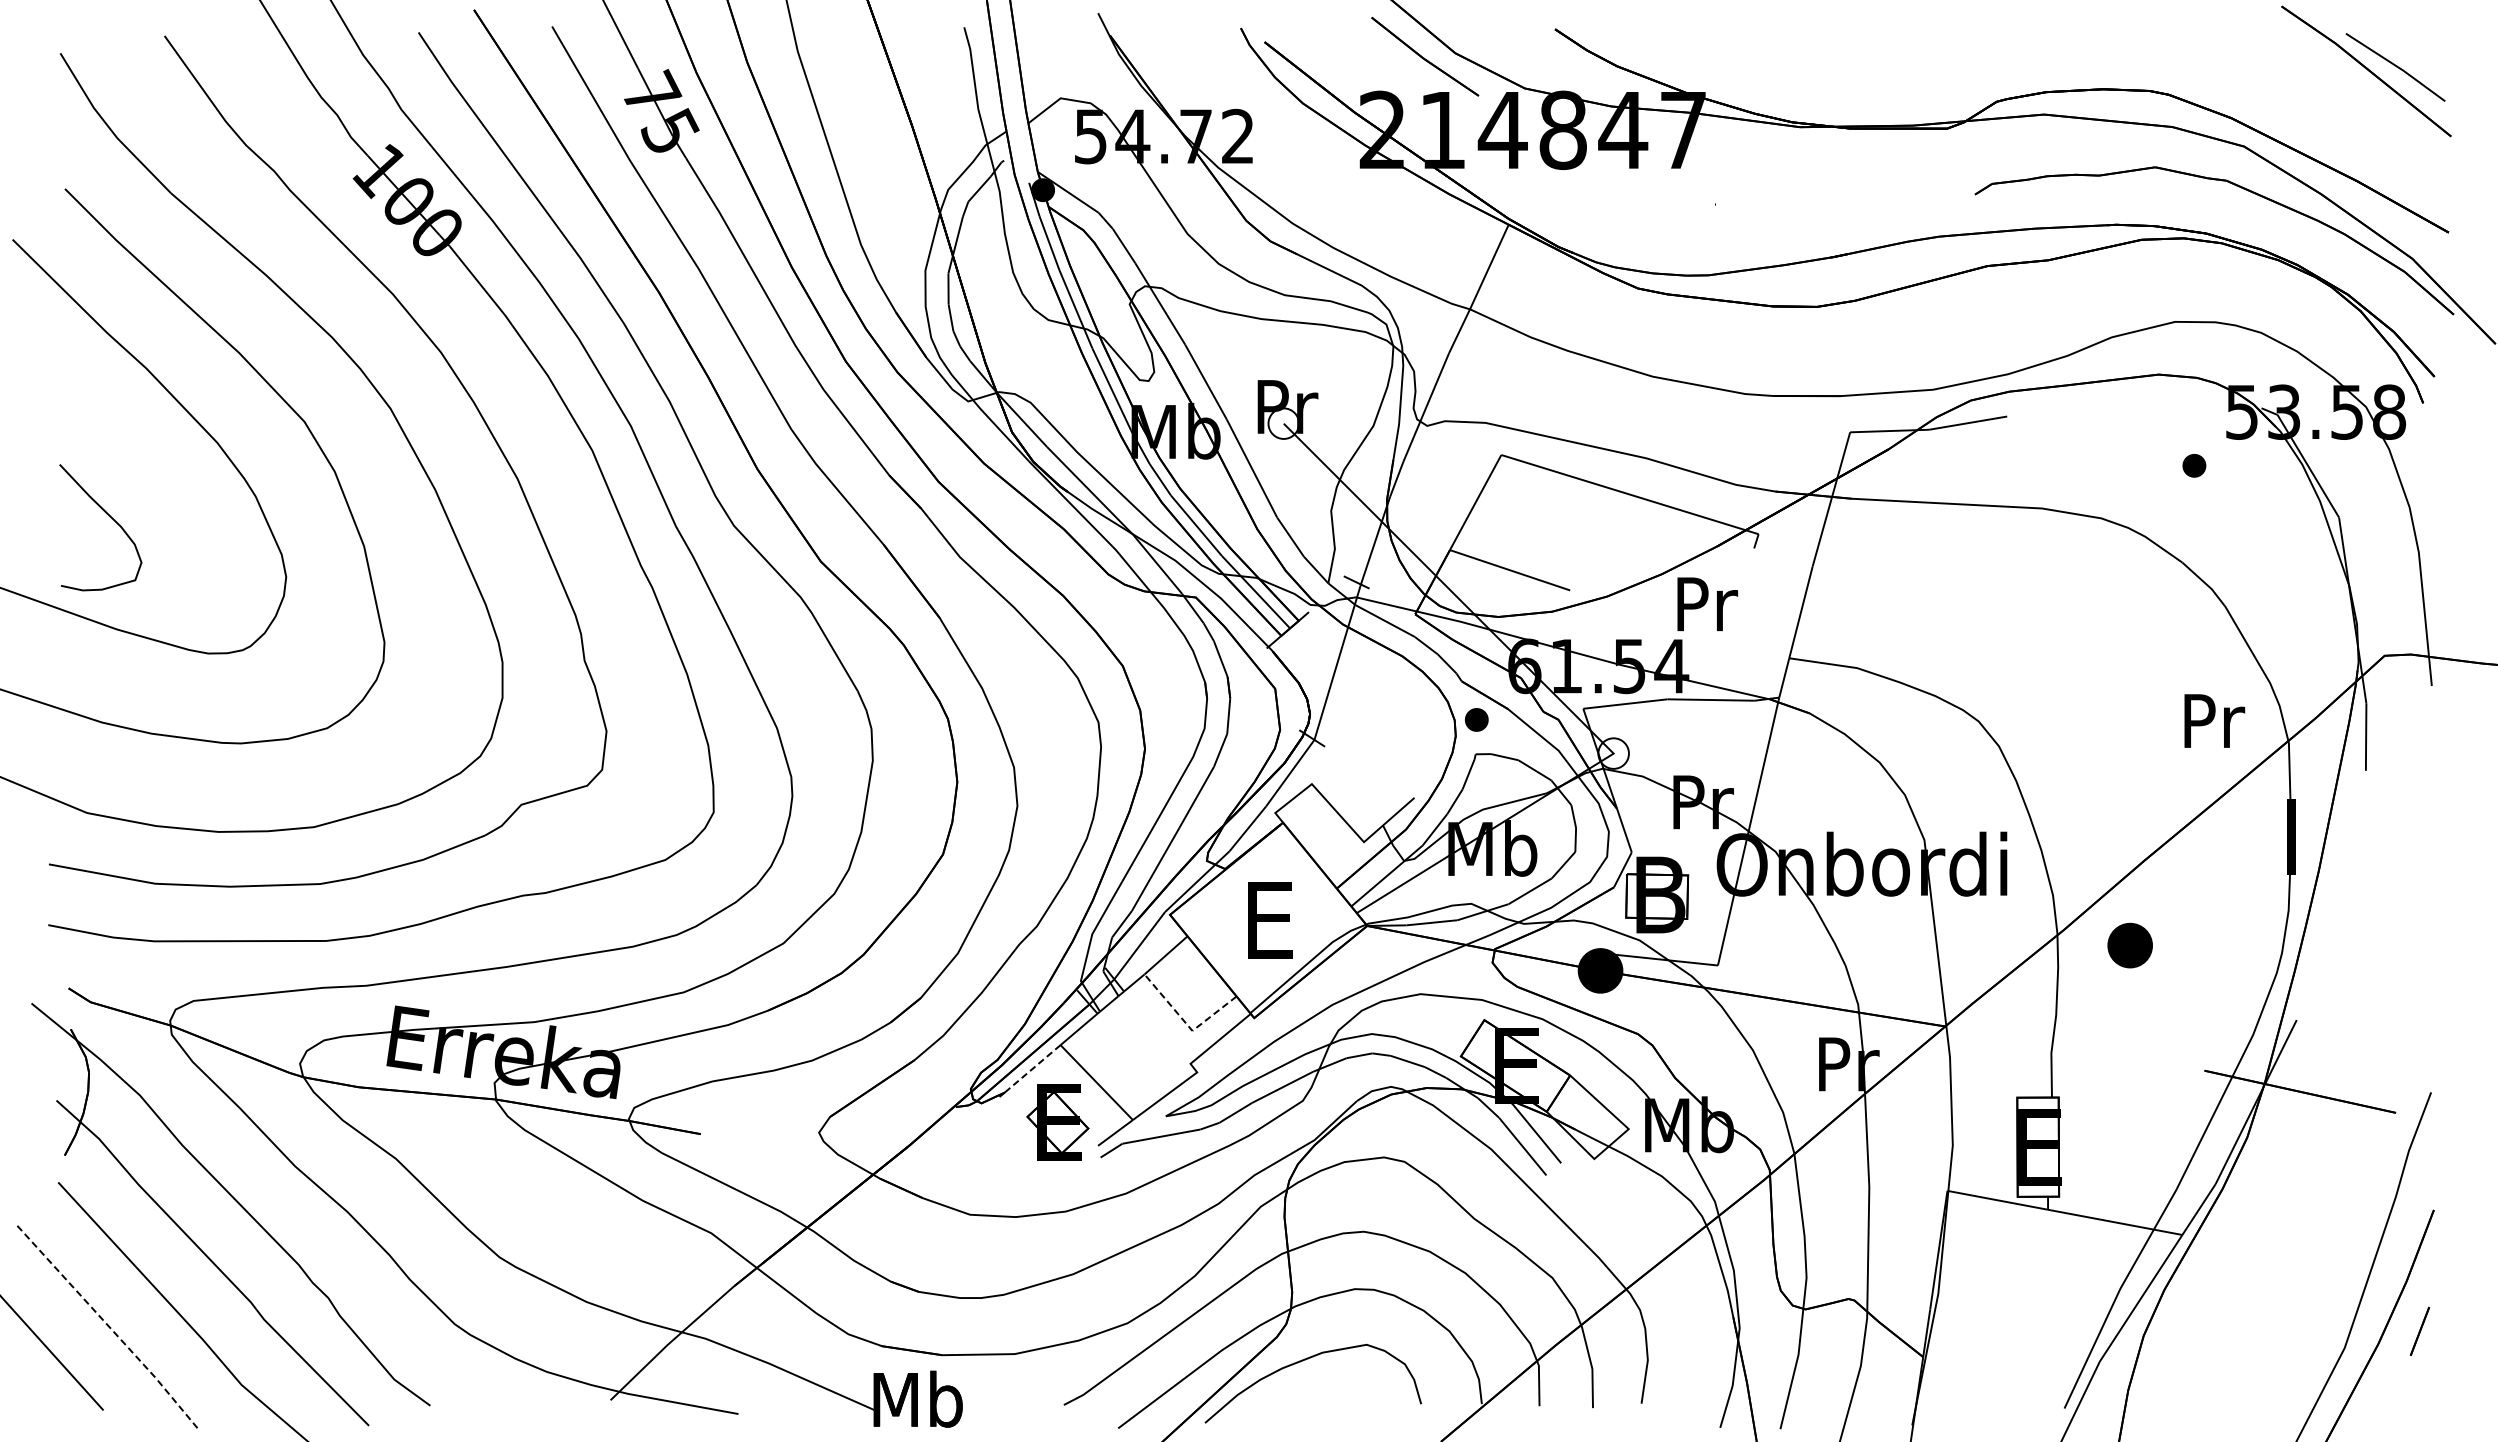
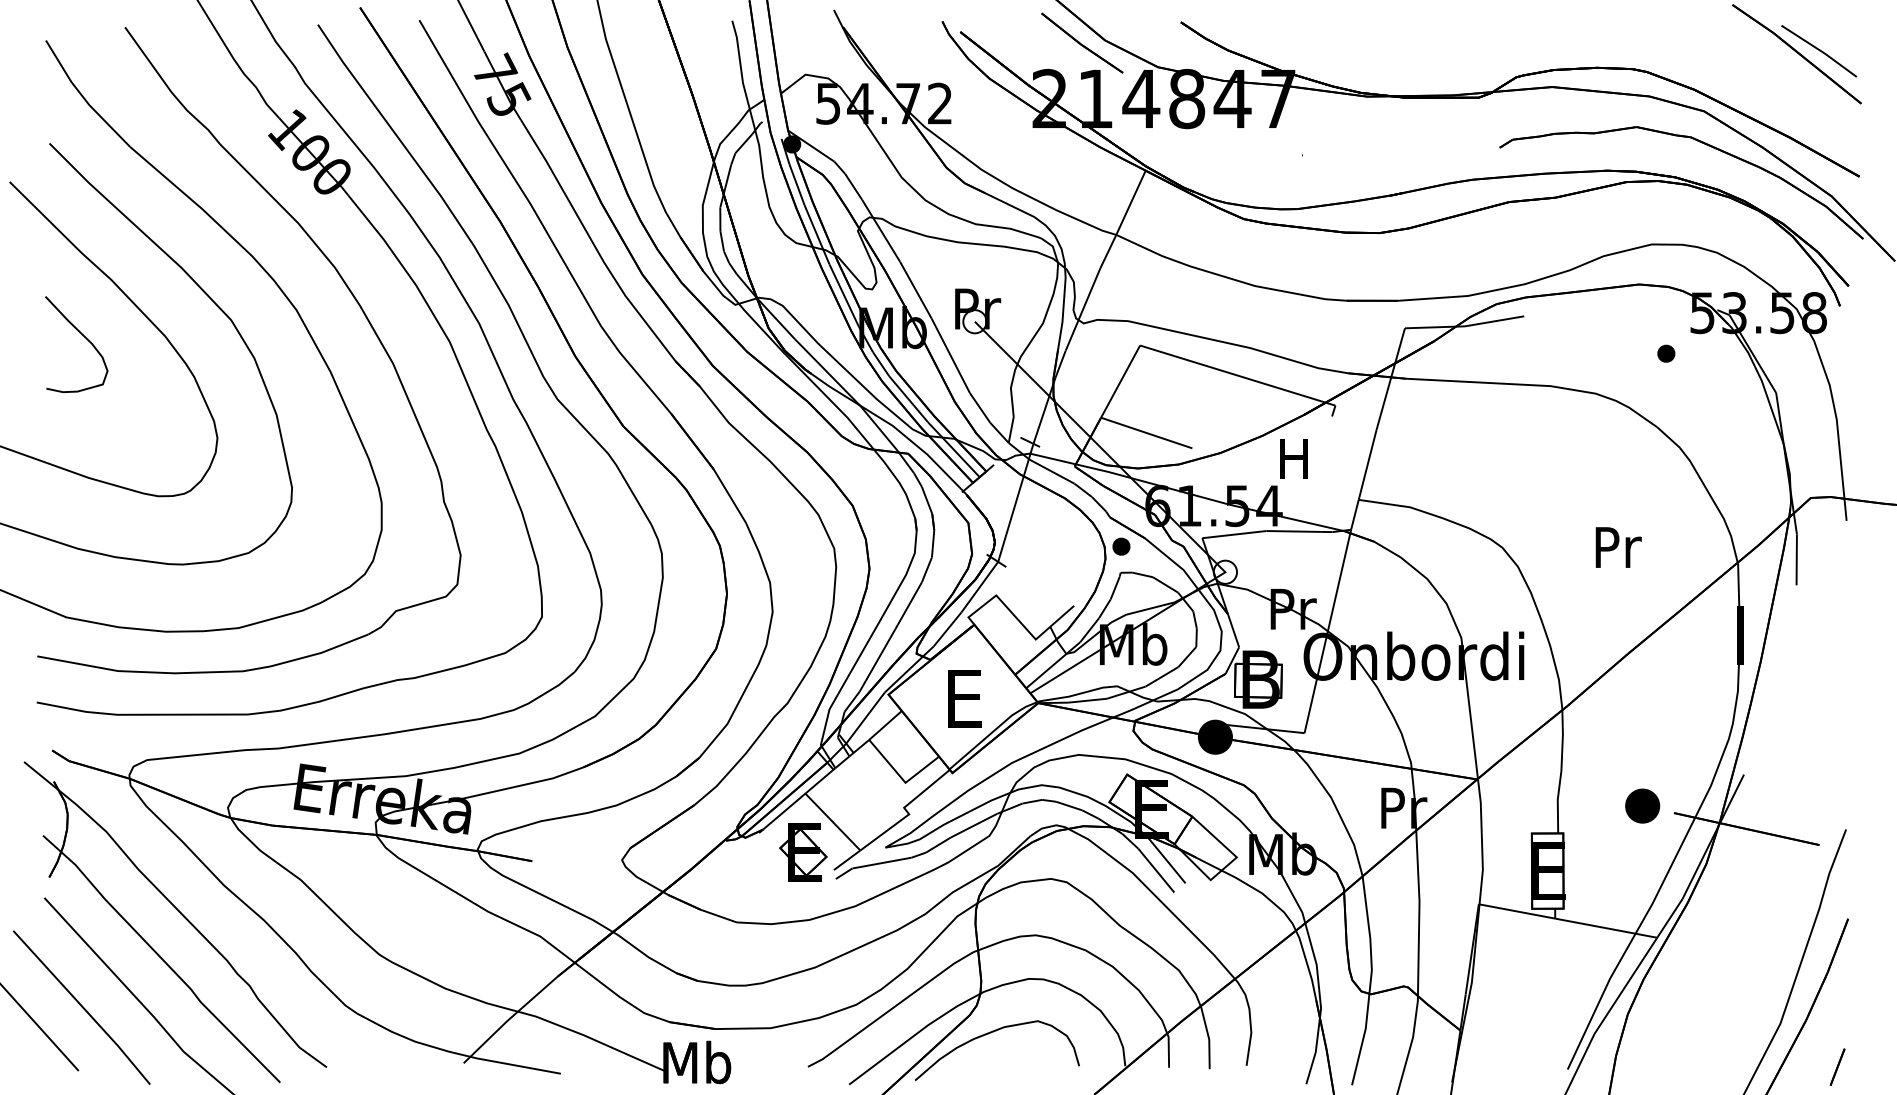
curve: (107, 515) -> (81, 335), moved
text: (1707, 604) -> (1296, 459), Pr -> H
text: (2214, 720) -> (1618, 547), moved
part: (2129, 945) -> (1642, 806), moved
line: (1186, 1024) -> (901, 777), dashed -> solid
line: (1032, 1068) -> (784, 811), dashed -> solid
line: (109, 1327) -> (83, 1008), dashed -> solid
line: (2419, 1330) -> (1837, 1066), moved

